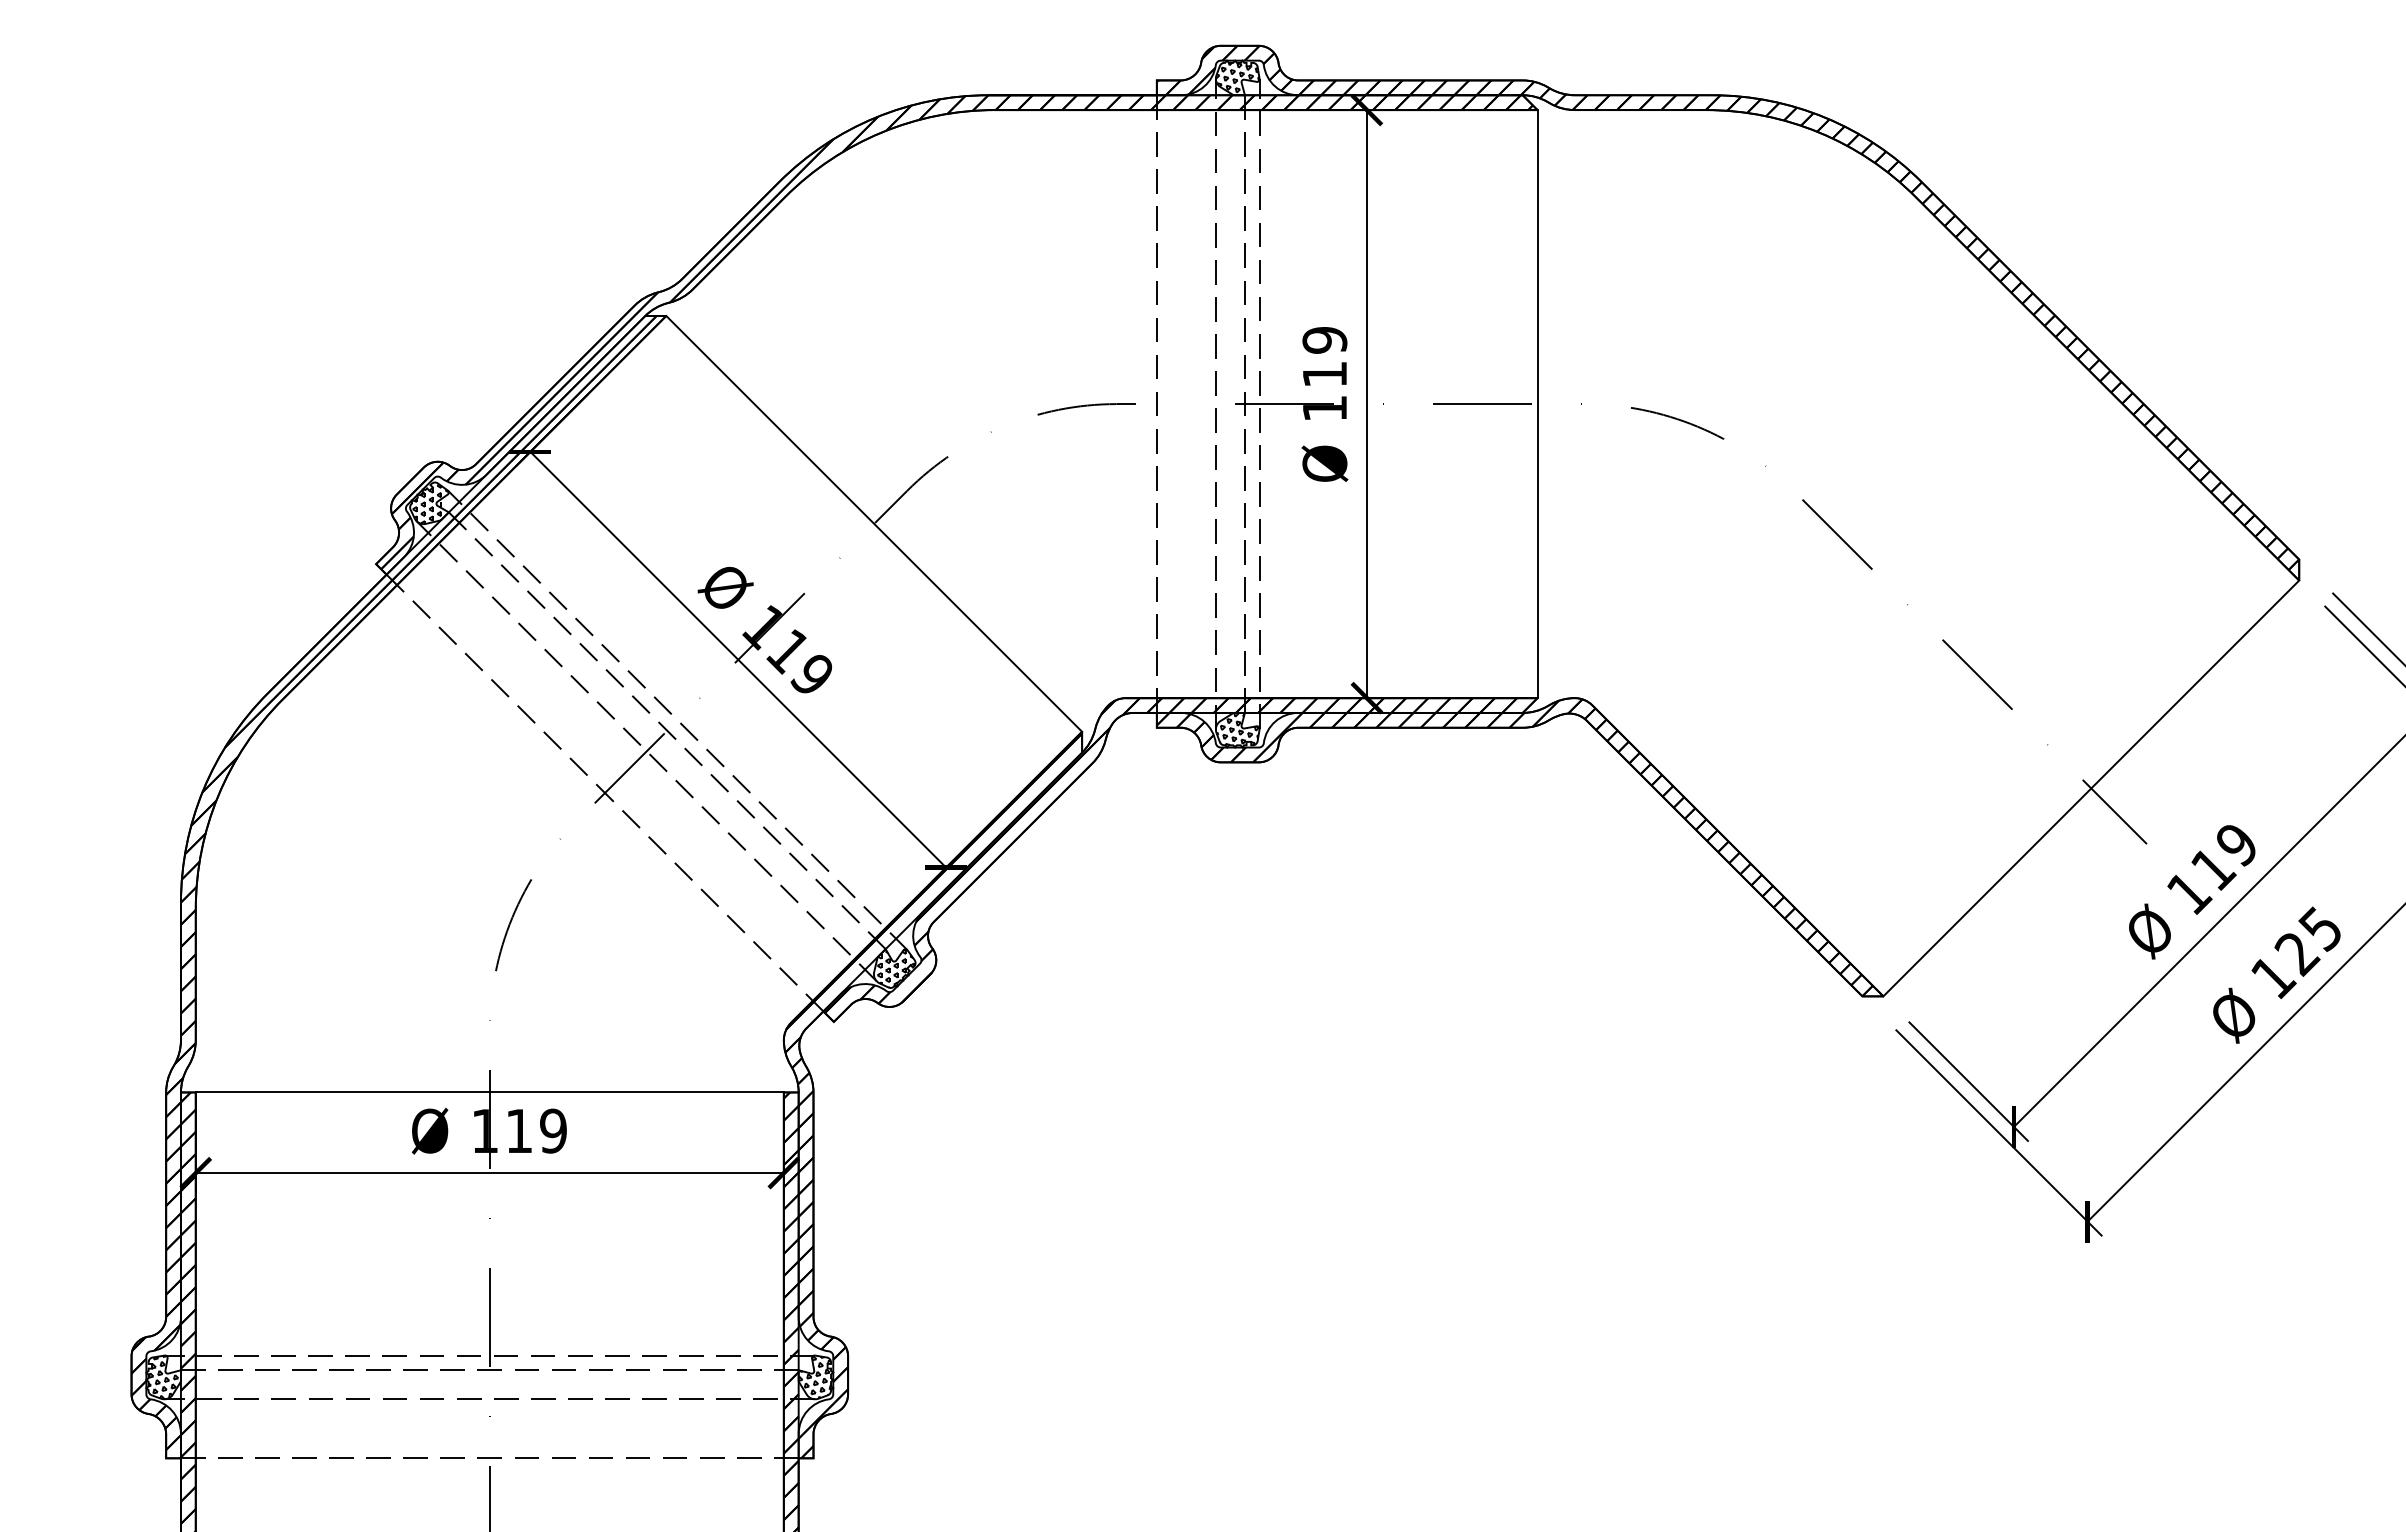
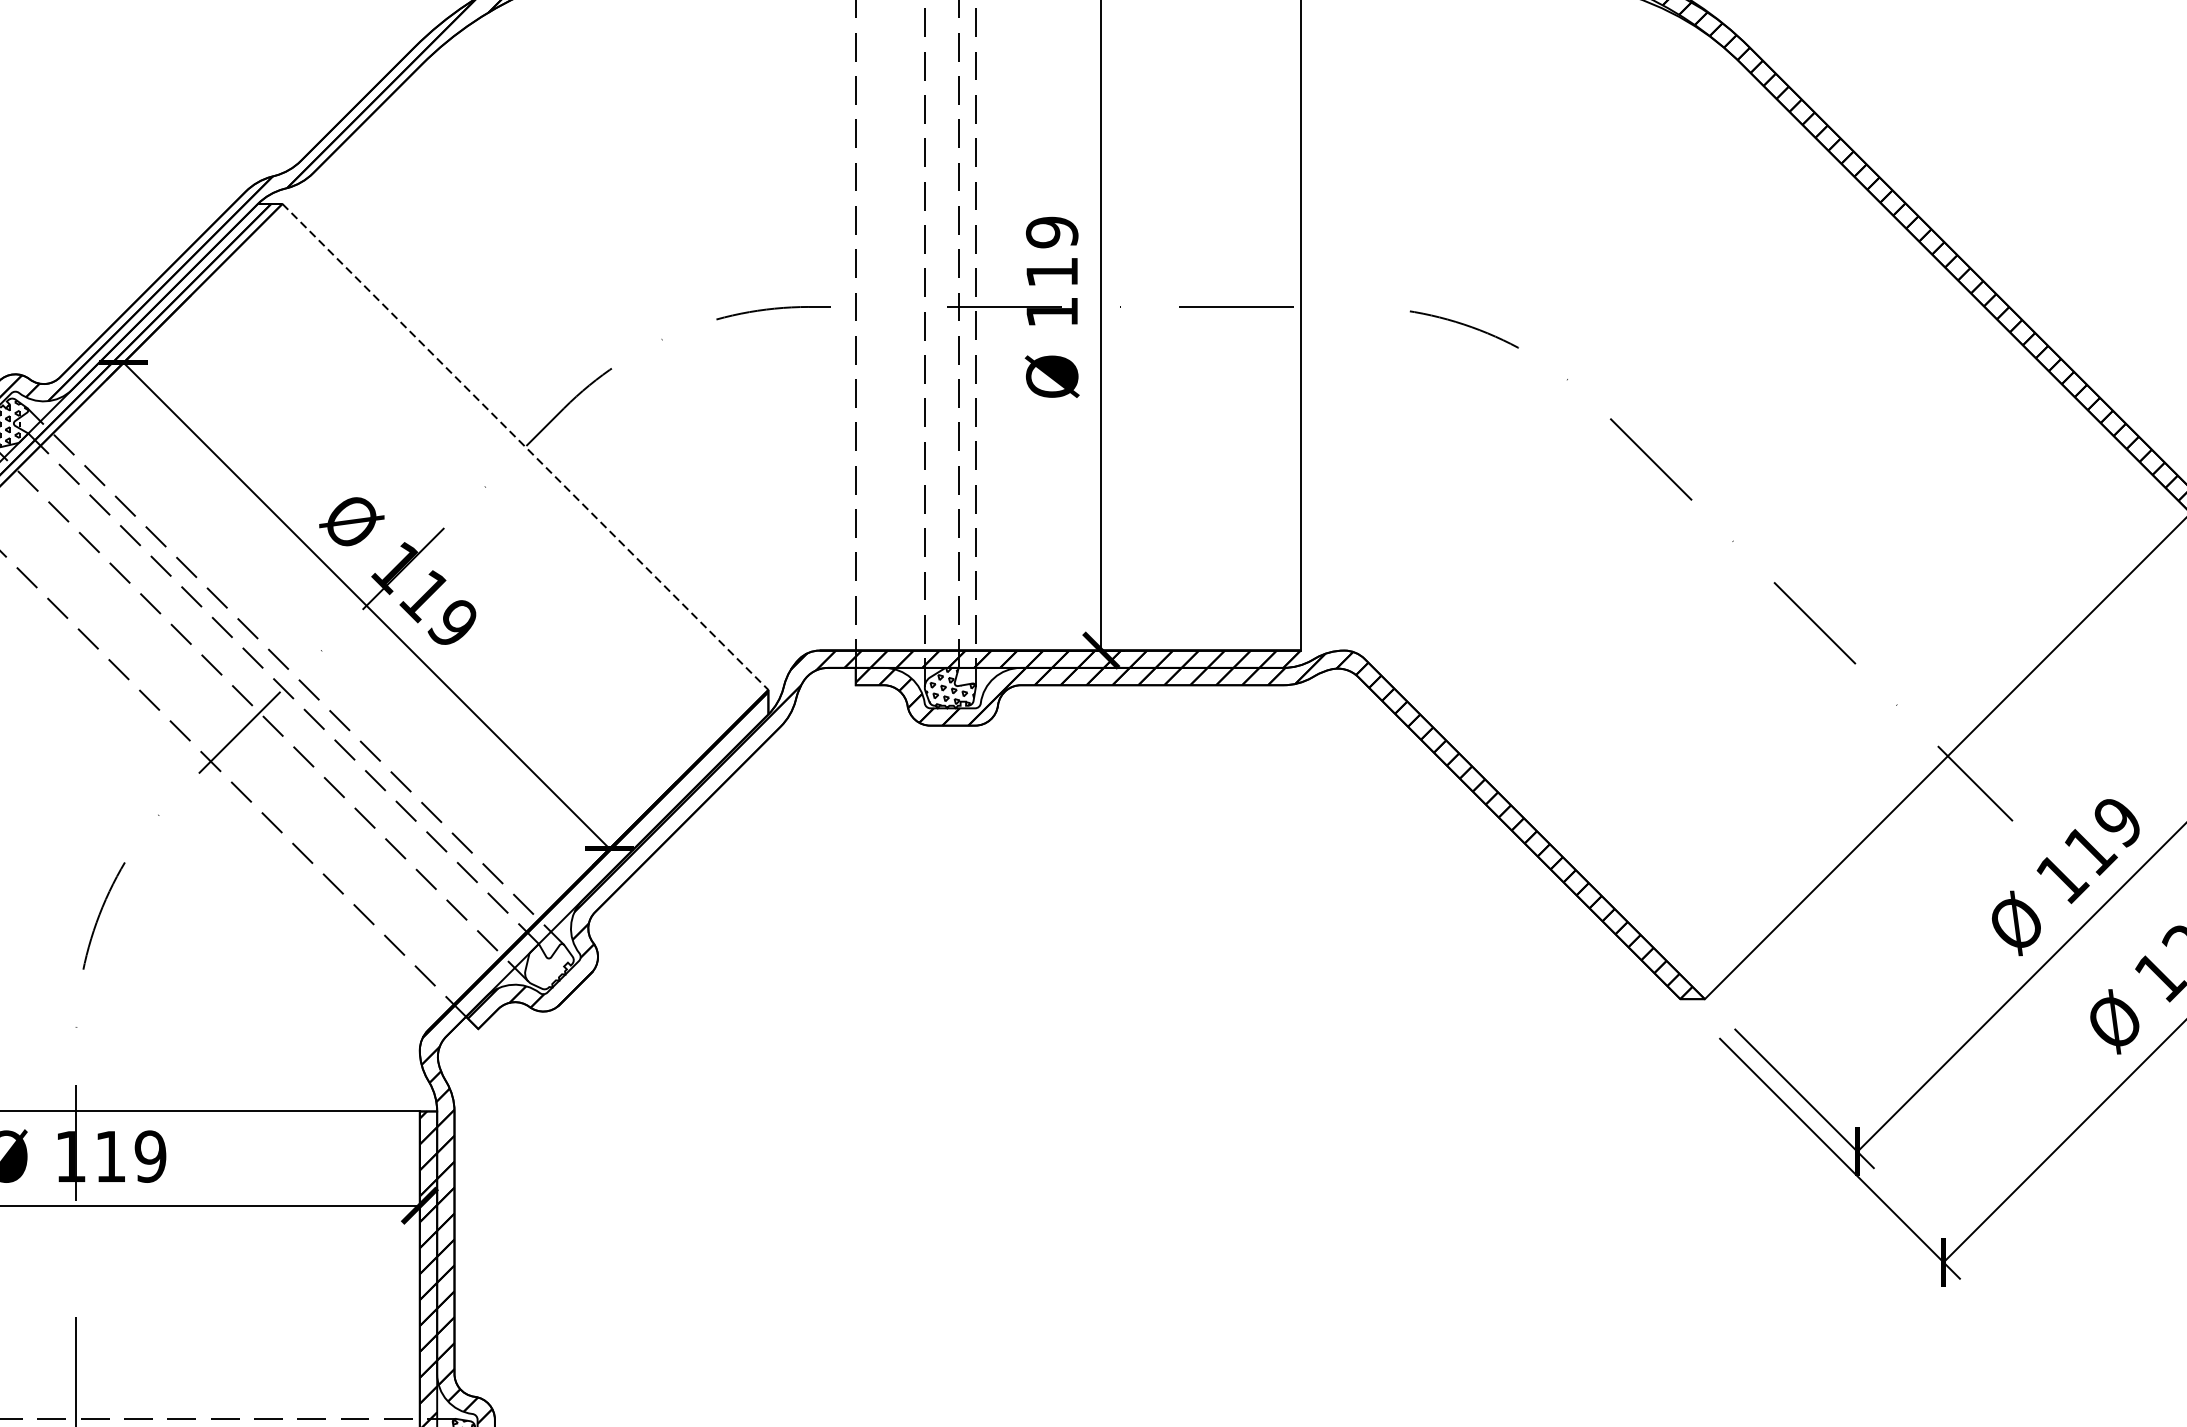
line: (874, 524) -> (525, 447), solid -> dashed
hatch: (895, 968) -> (550, 966), removed

